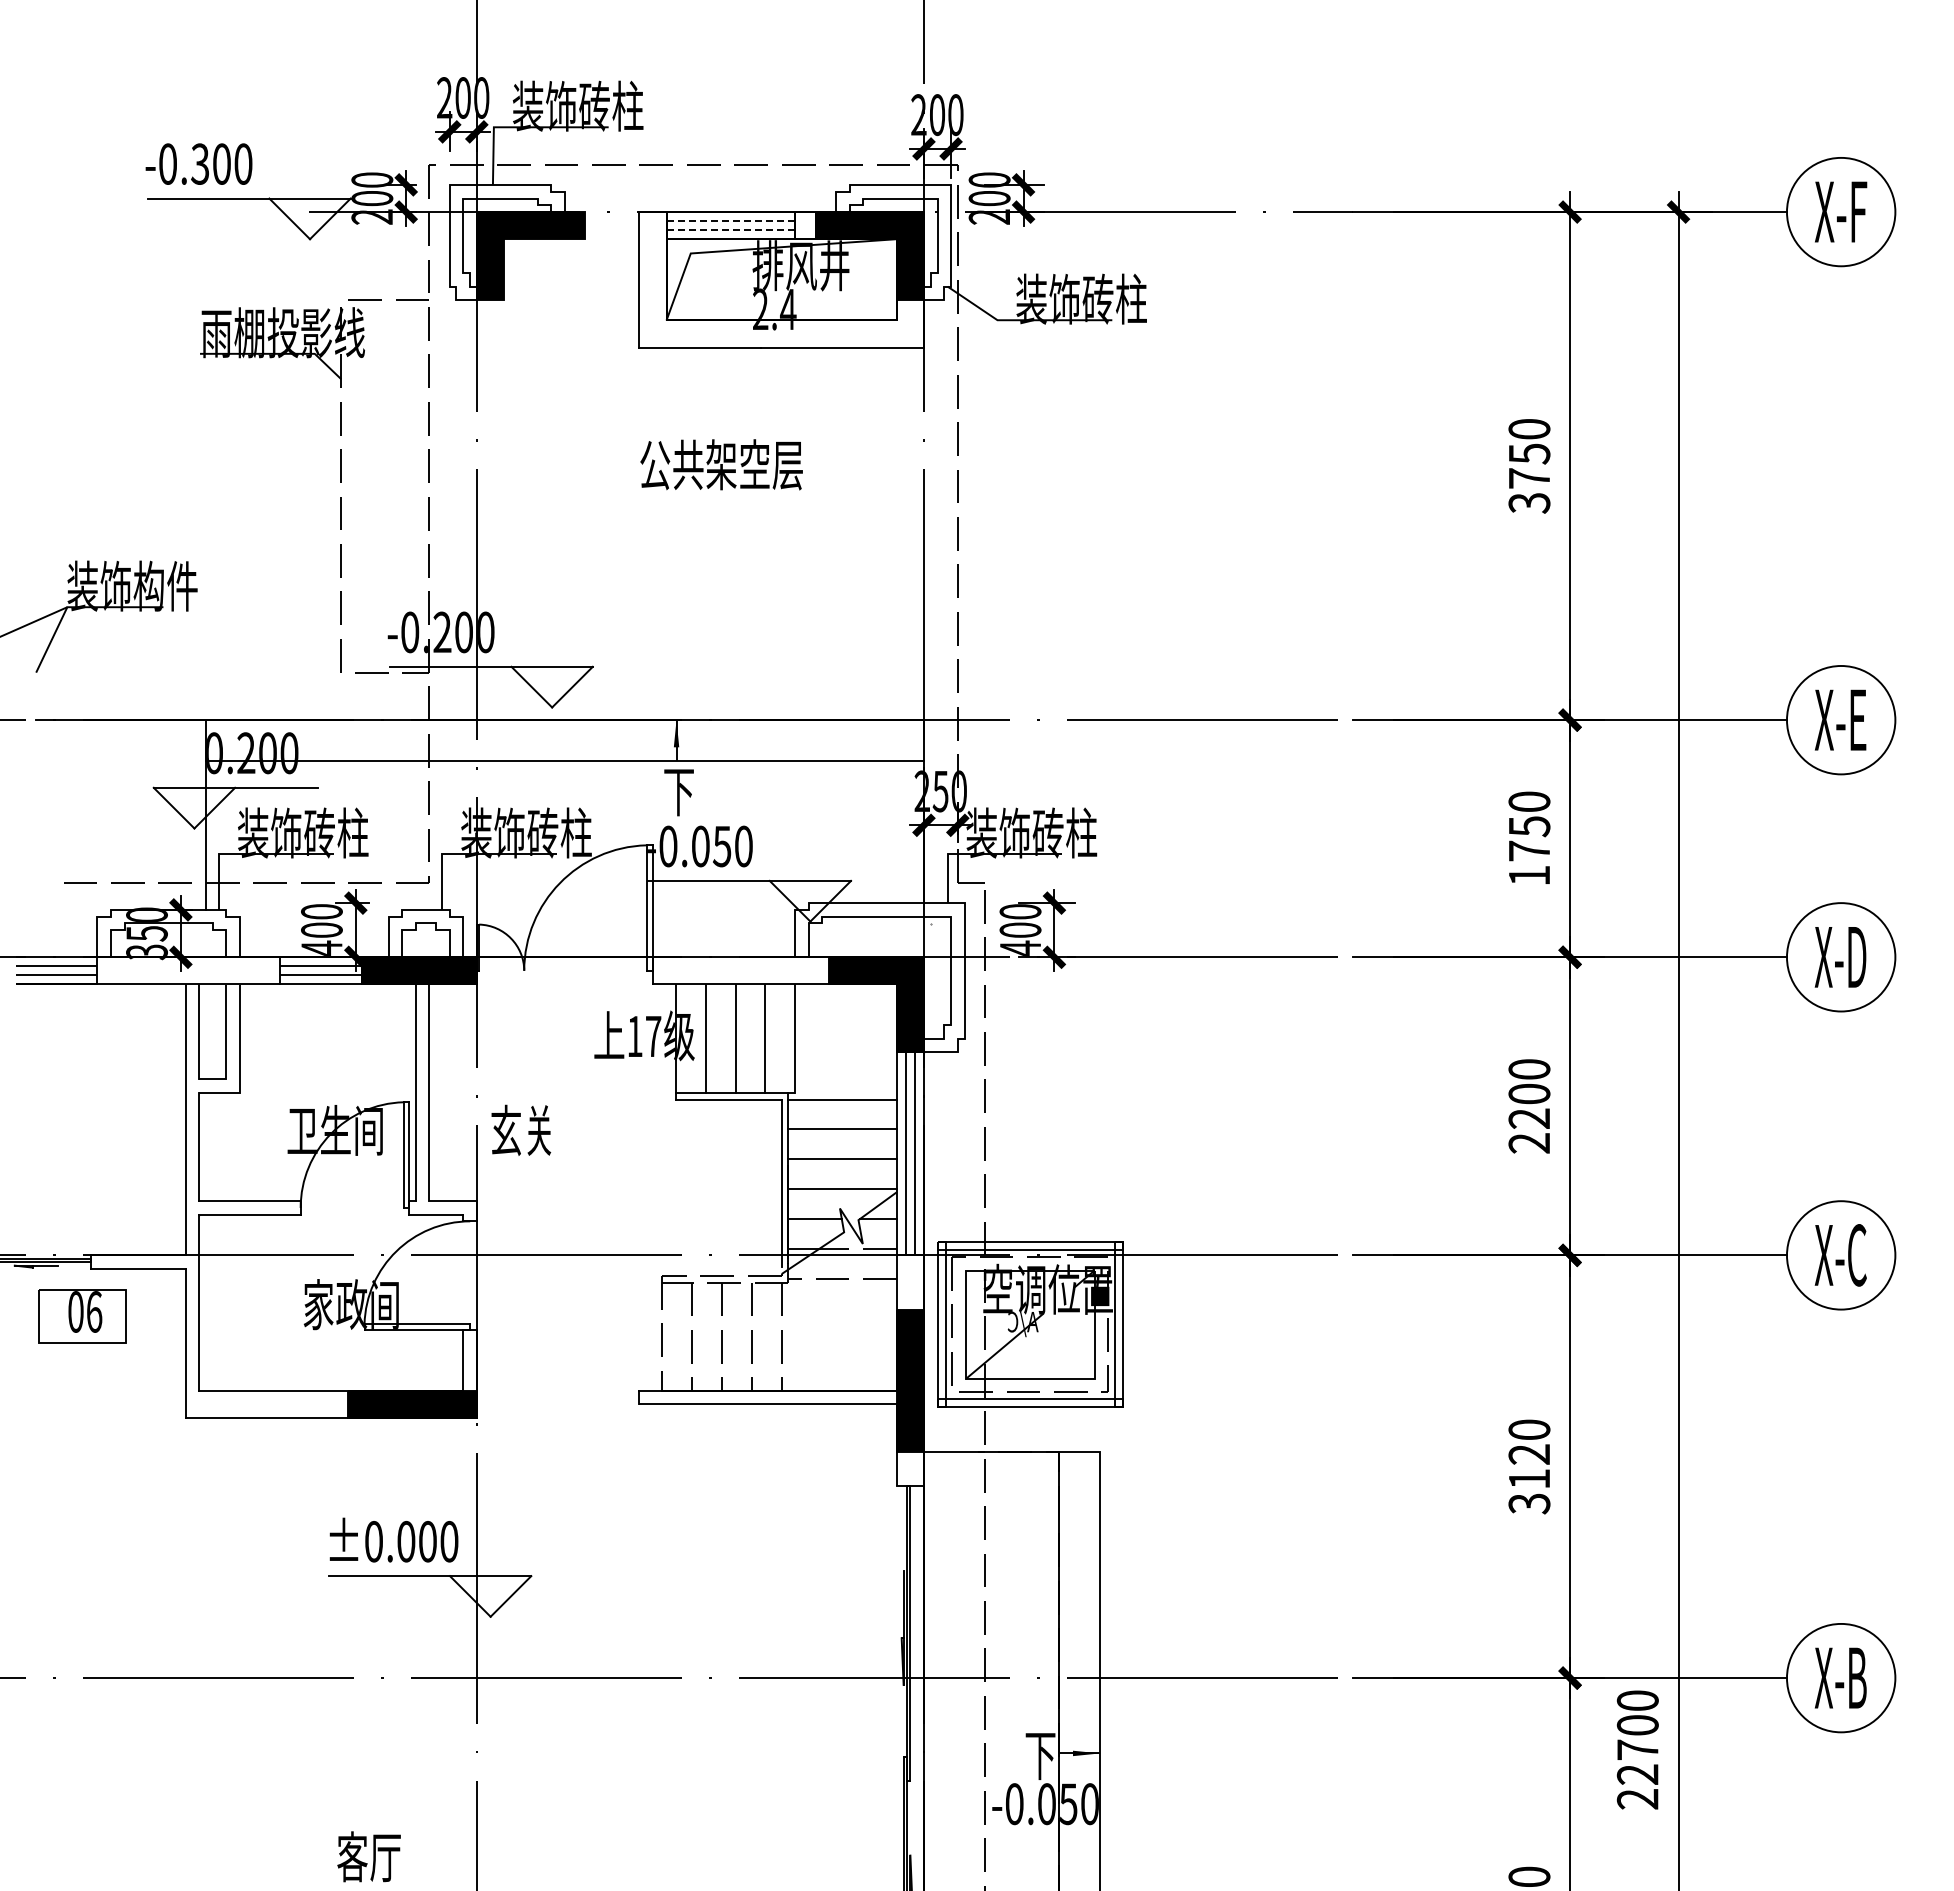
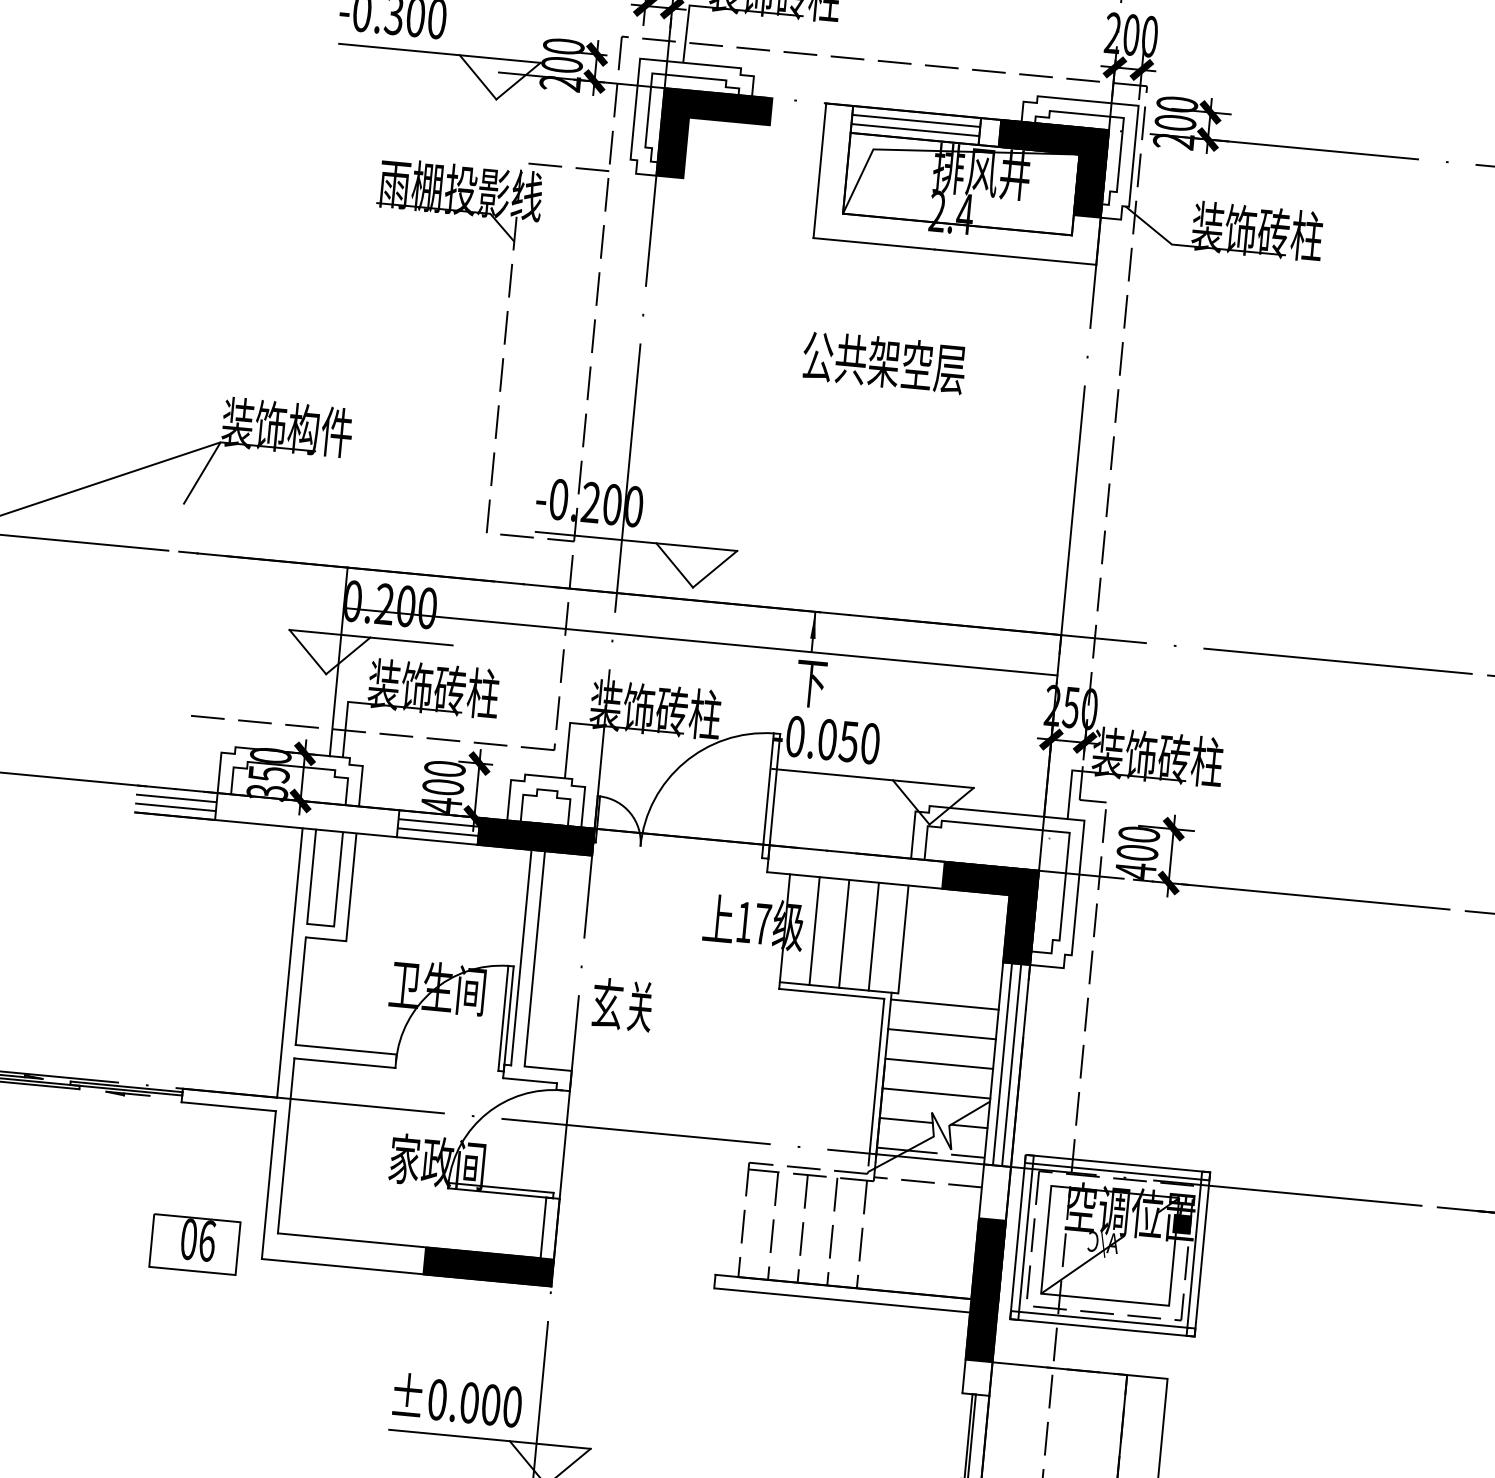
line: (731, 221) -> (916, 121), dashed -> solid
line: (731, 230) -> (916, 130), dashed -> solid
part: (82, 1316) -> (195, 1244), moved

